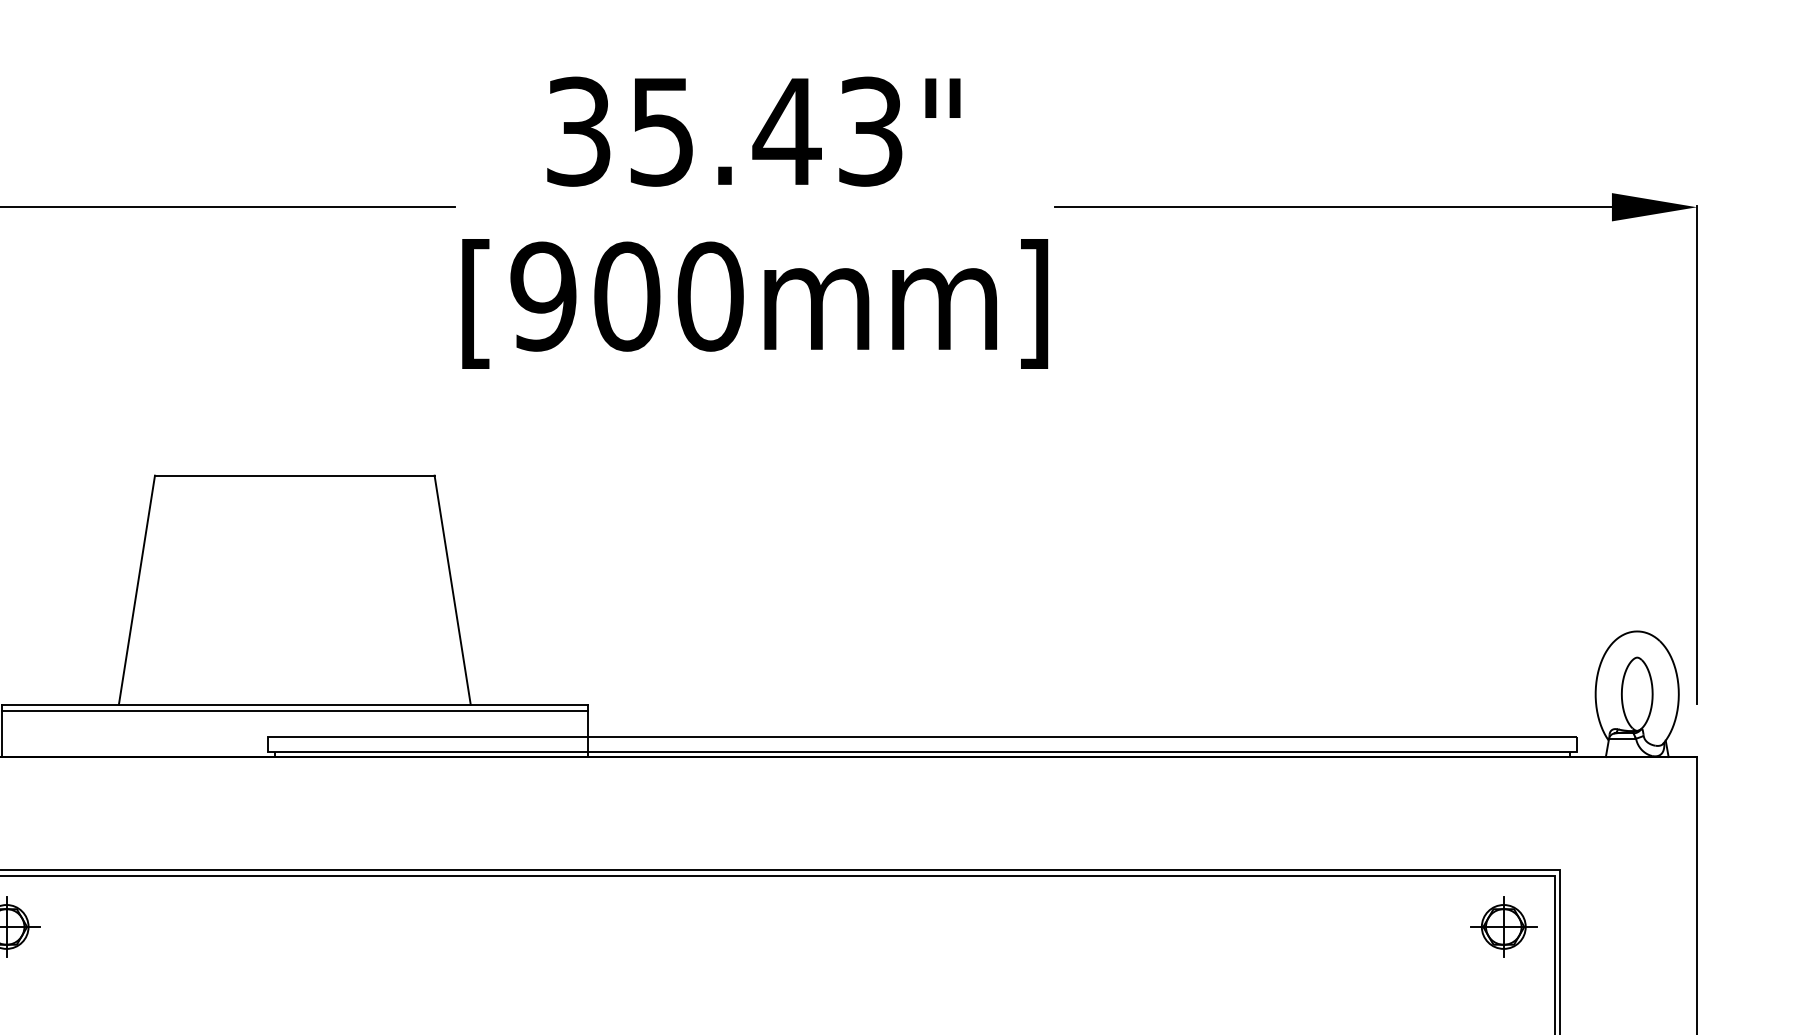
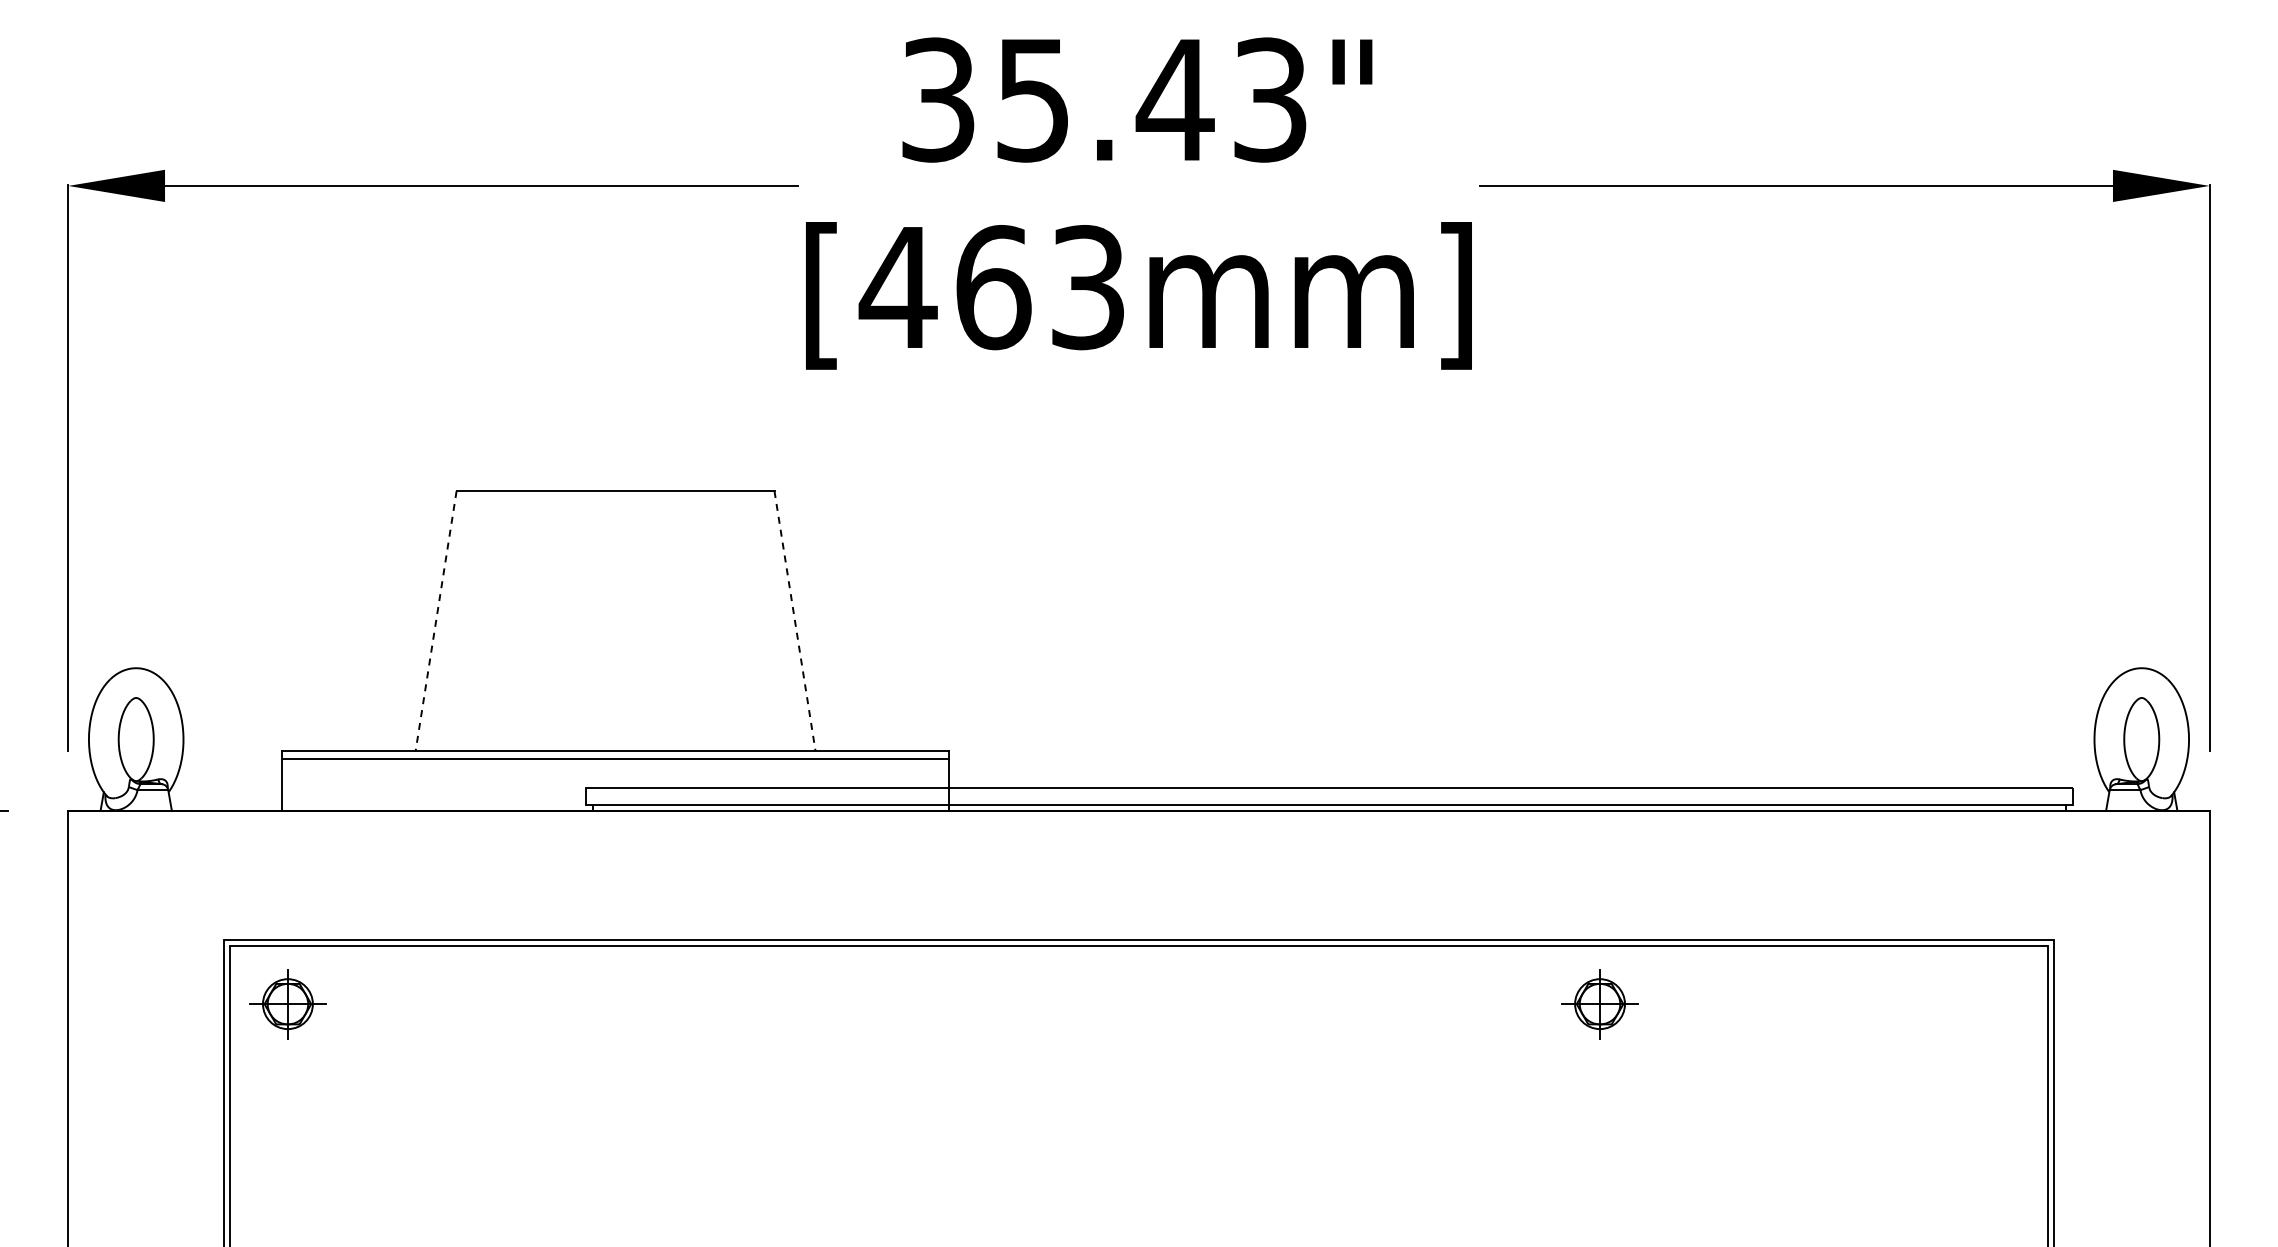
text: (626, 296) -> (992, 287), [900mm] -> [463mm]
line: (137, 590) -> (436, 621), solid -> dashed
line: (453, 590) -> (795, 621), solid -> dashed
part: (1503, 927) -> (1599, 1004), moved

